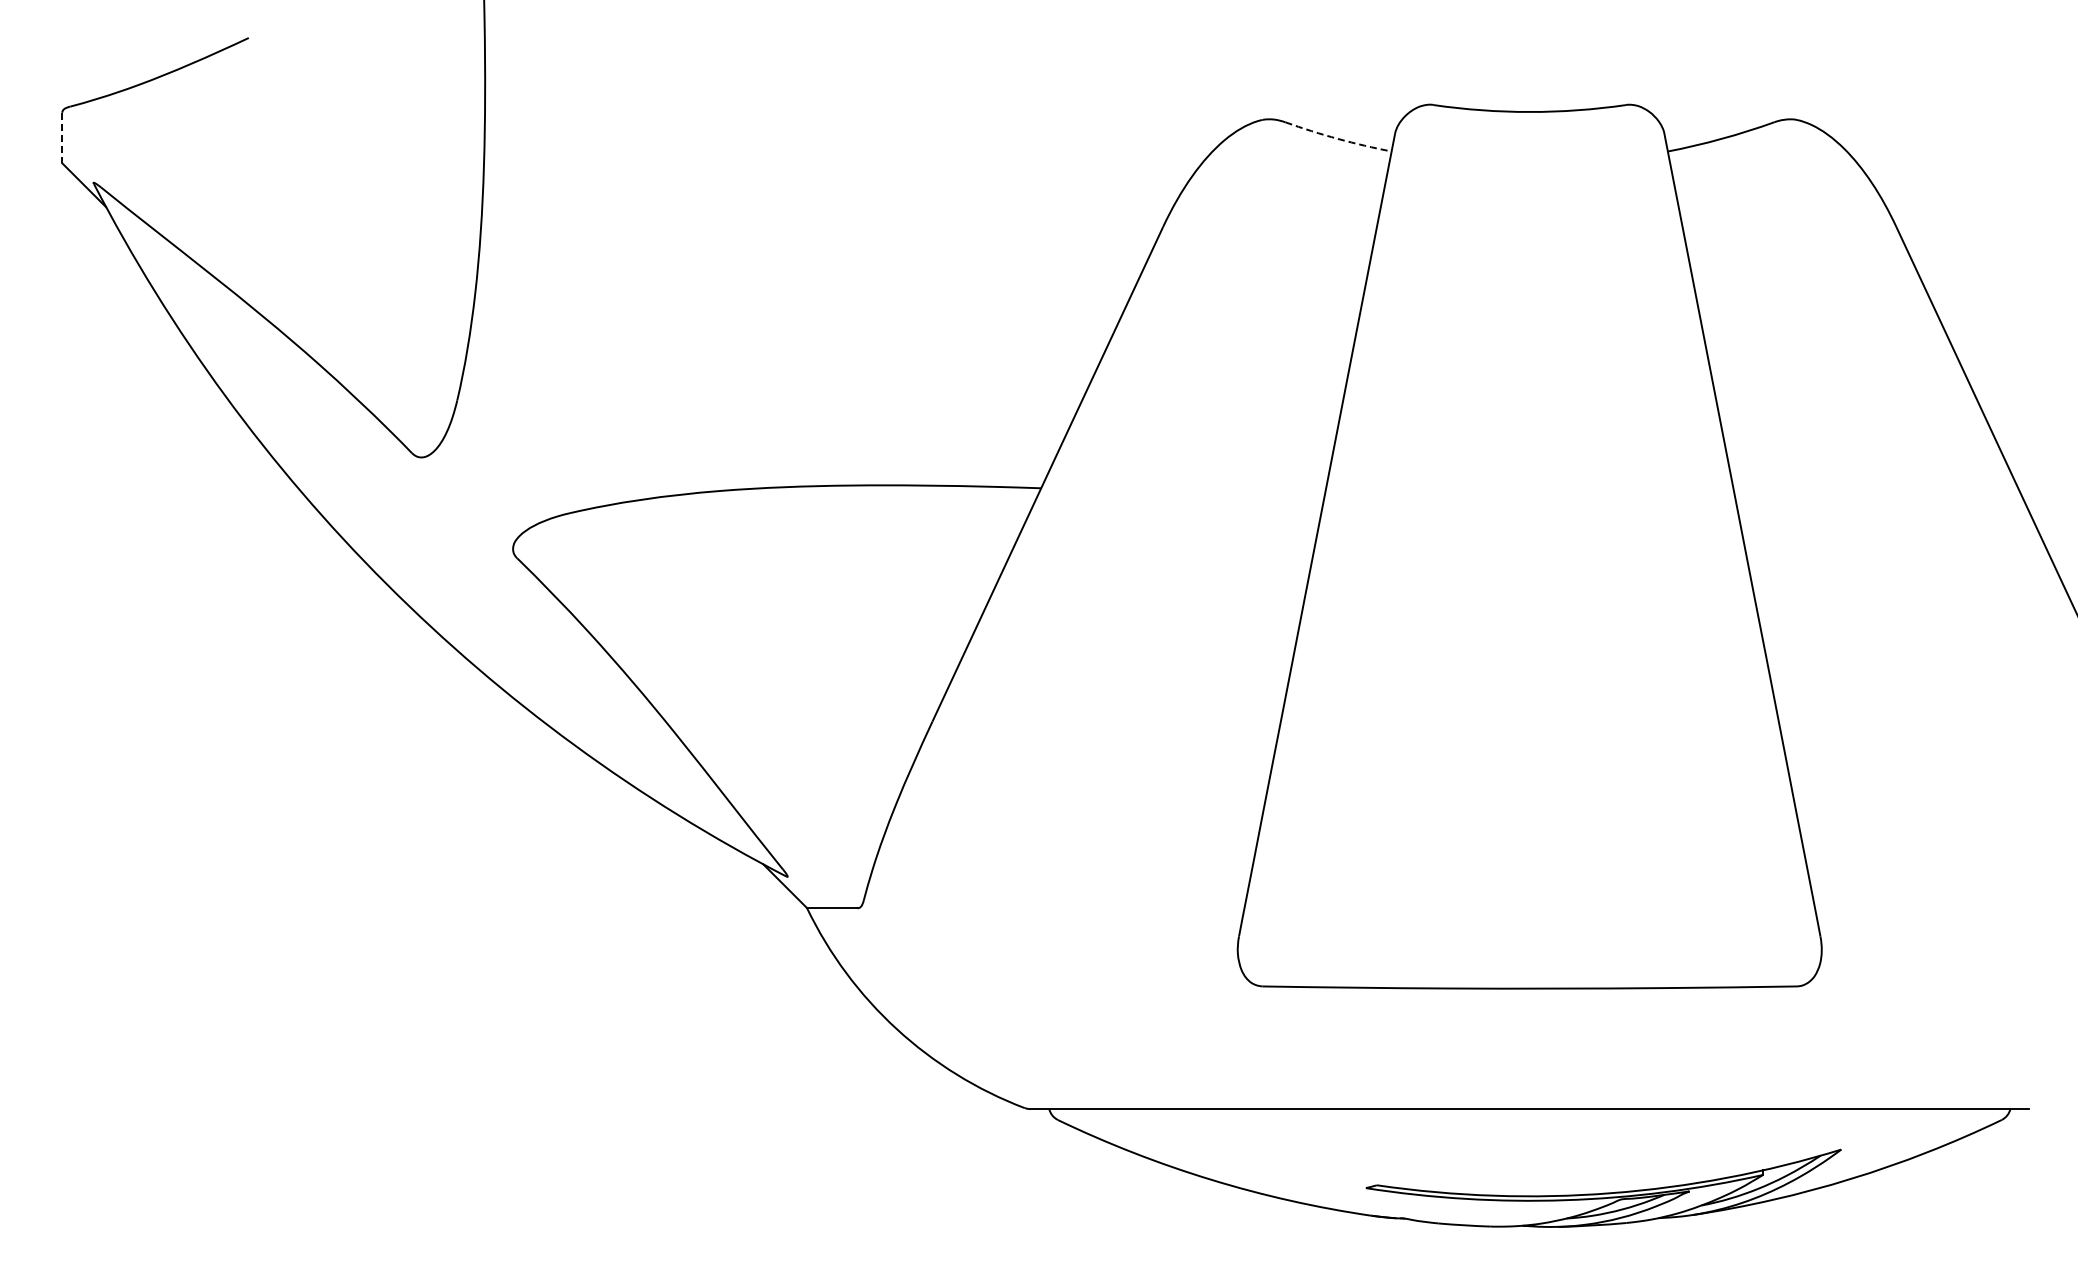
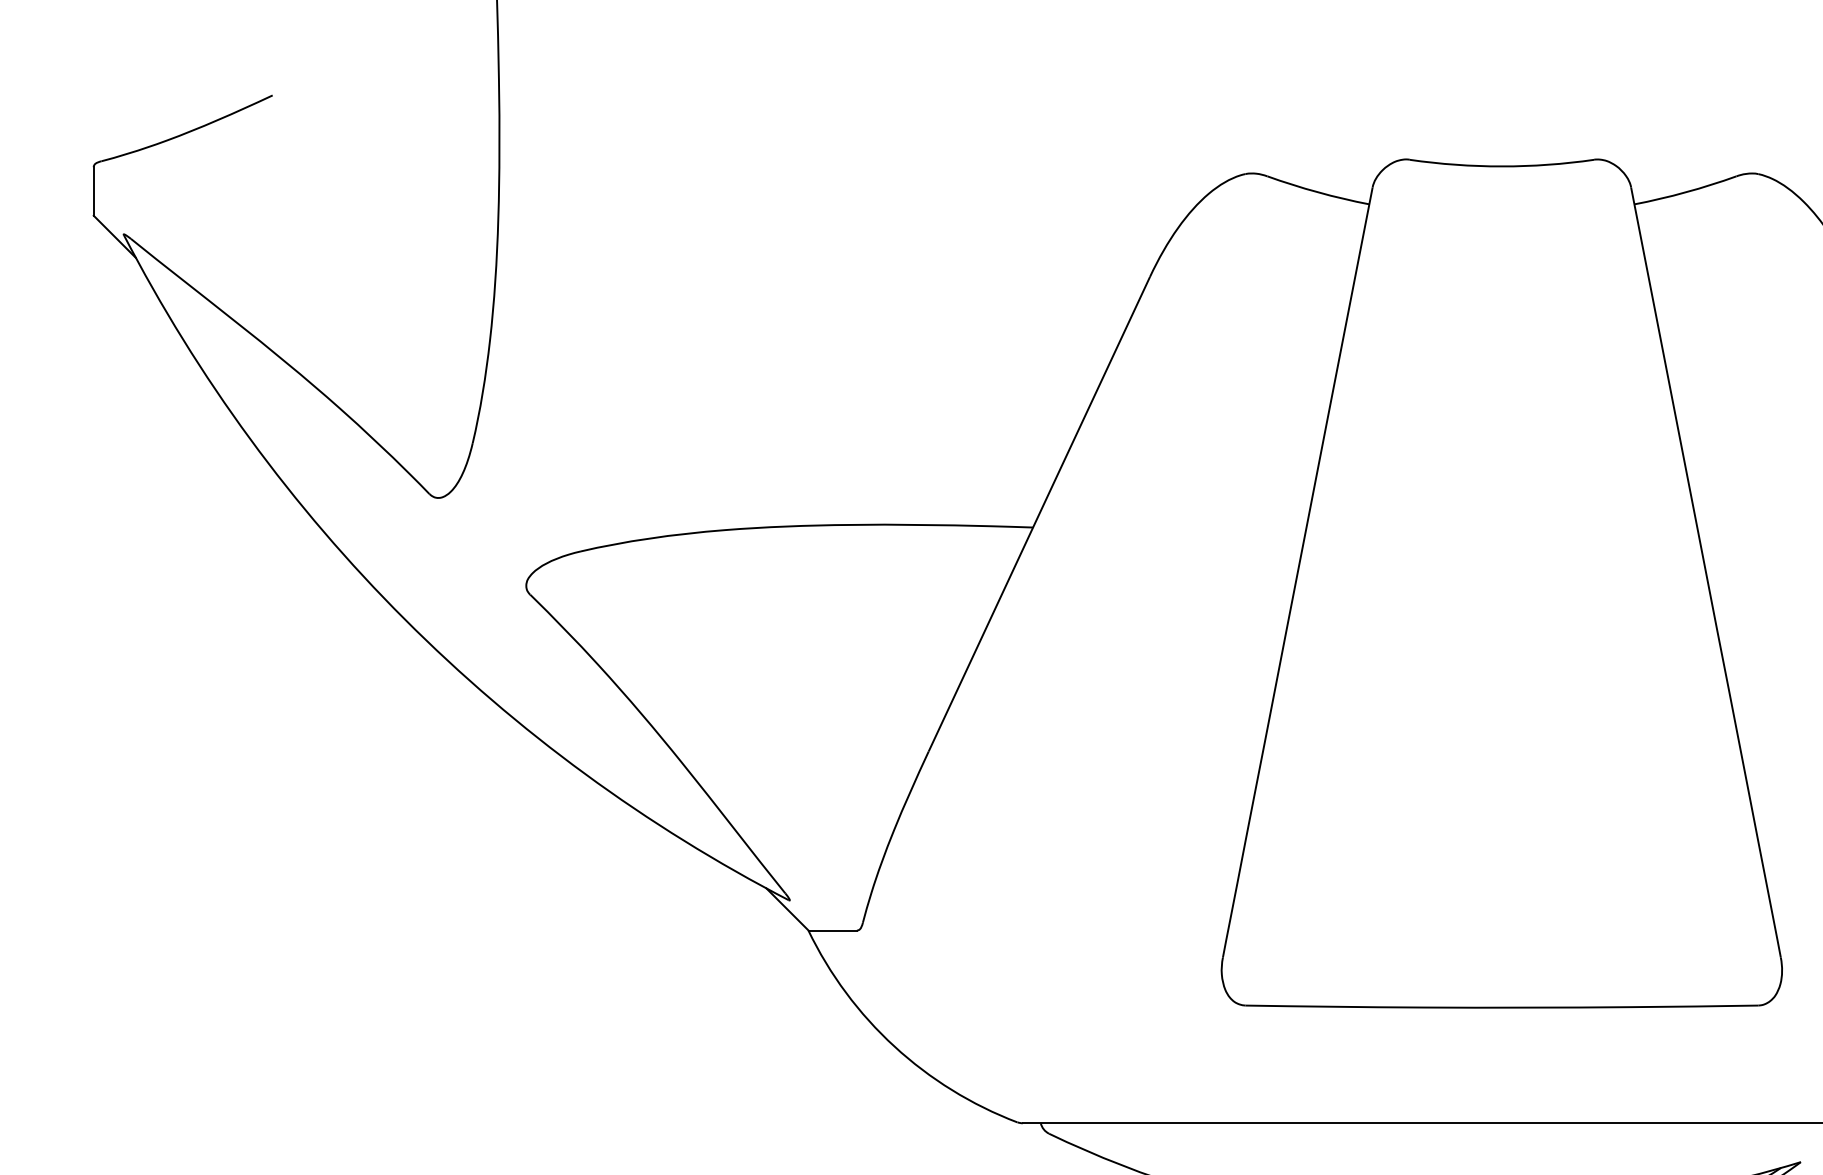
line: (62, 138) -> (93, 191), dashed -> solid
arc: (1338, 138) -> (1318, 191), dashed -> solid

